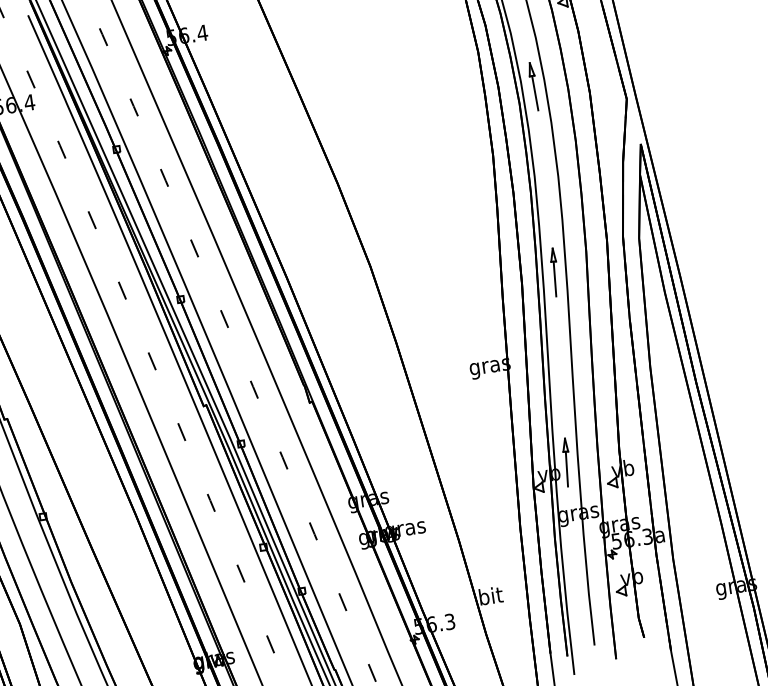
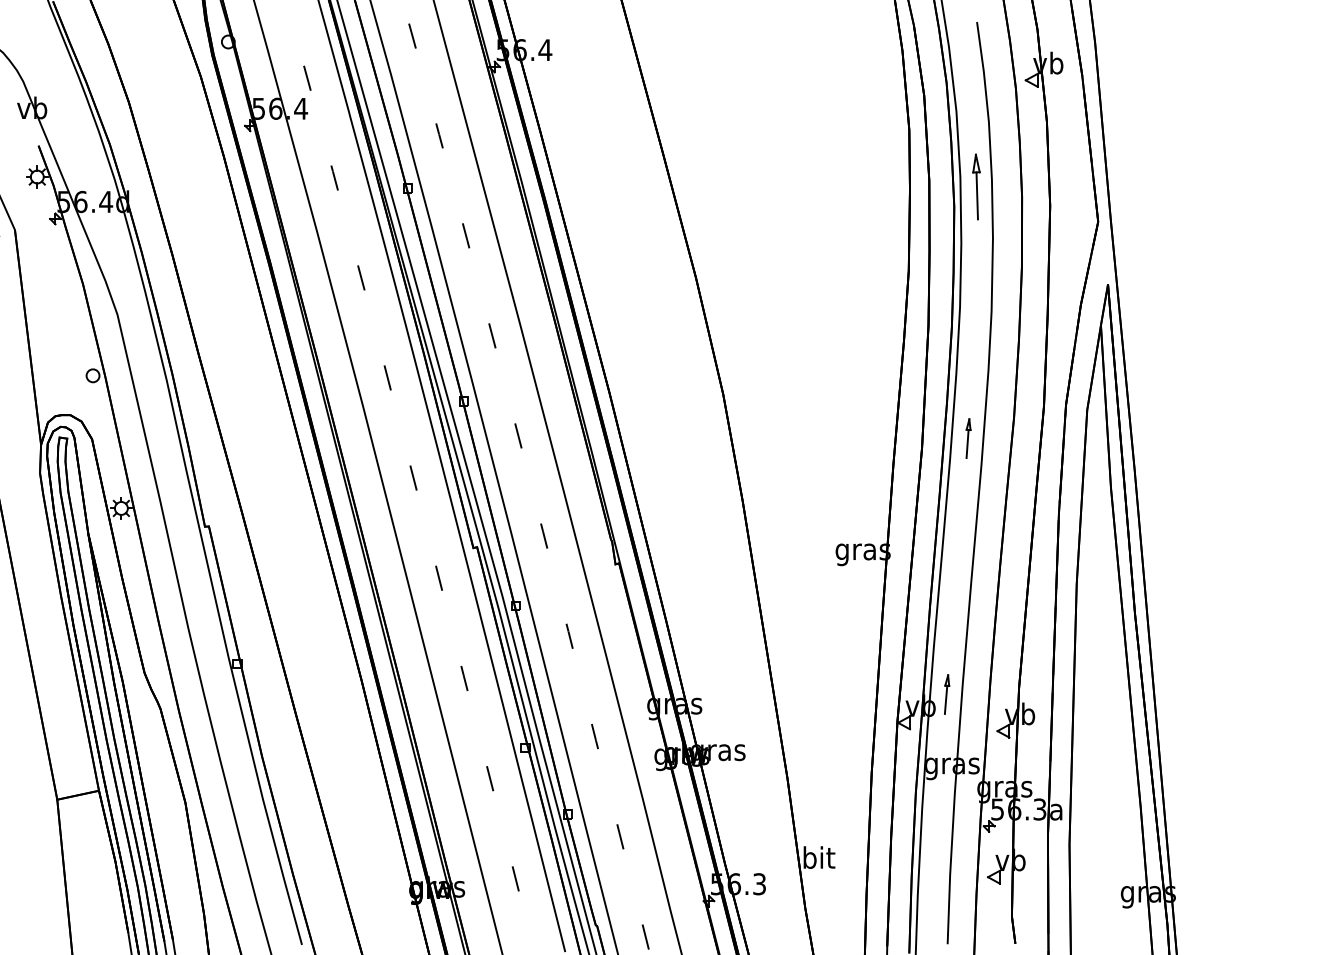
part: (555, 272) -> (968, 438), size x0.6
part: (566, 462) -> (946, 694), size x0.6

